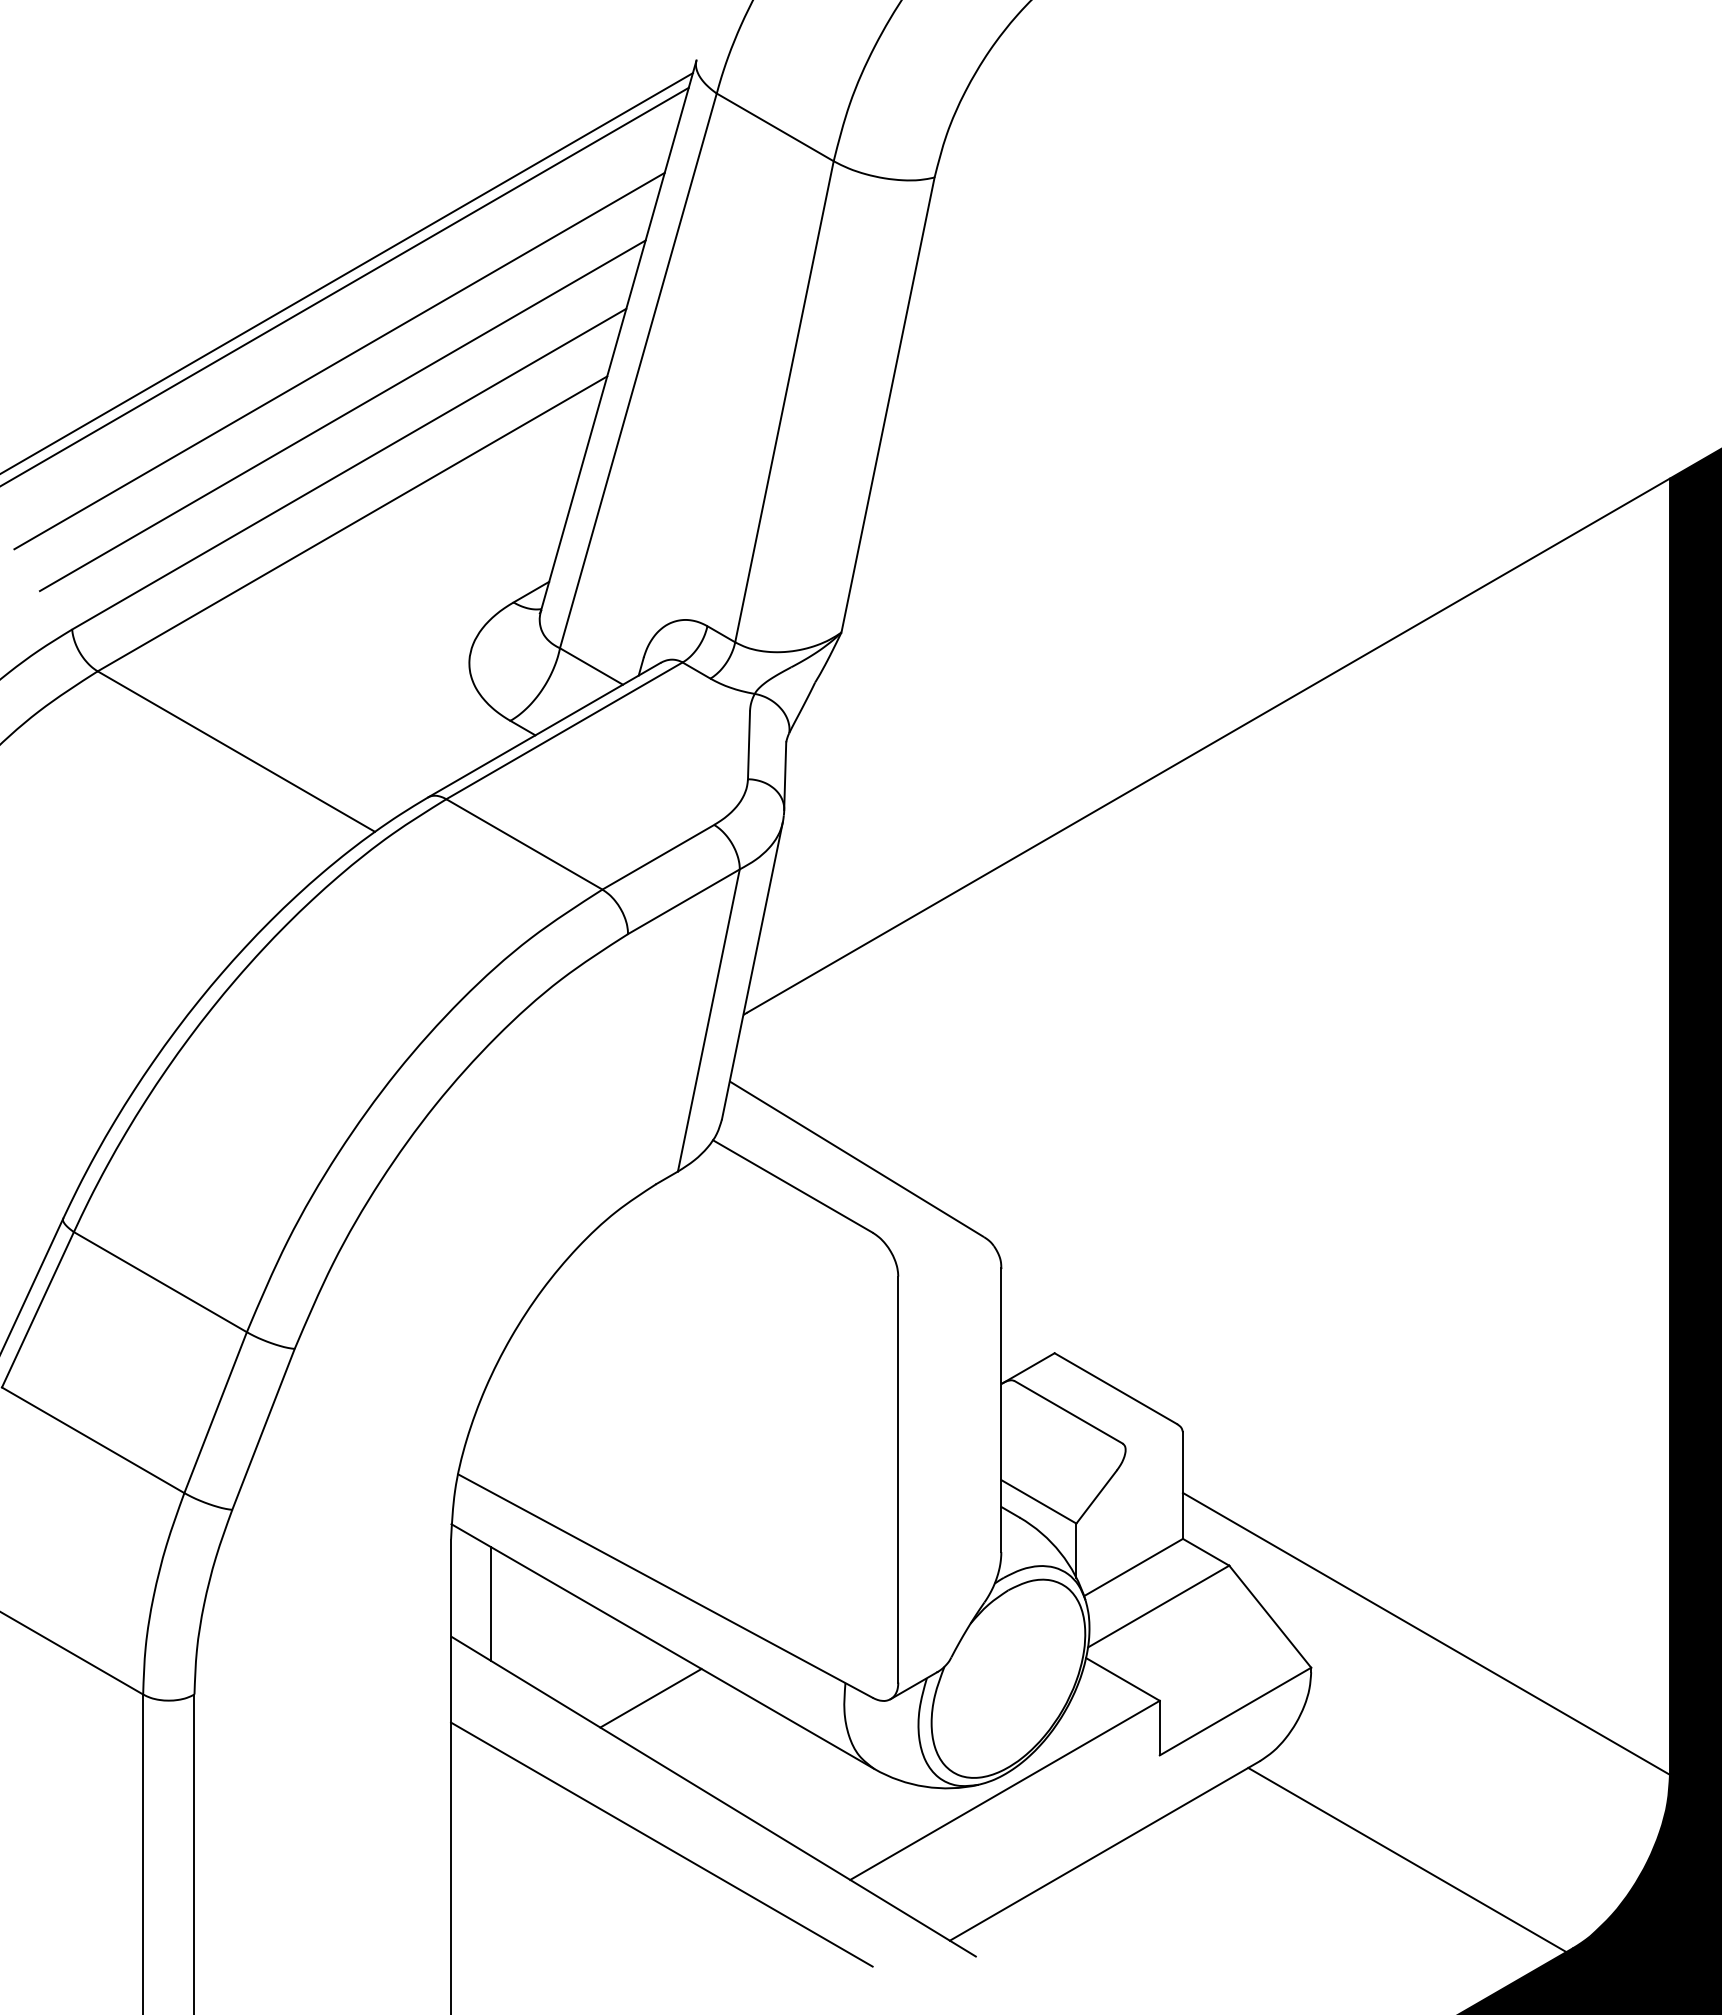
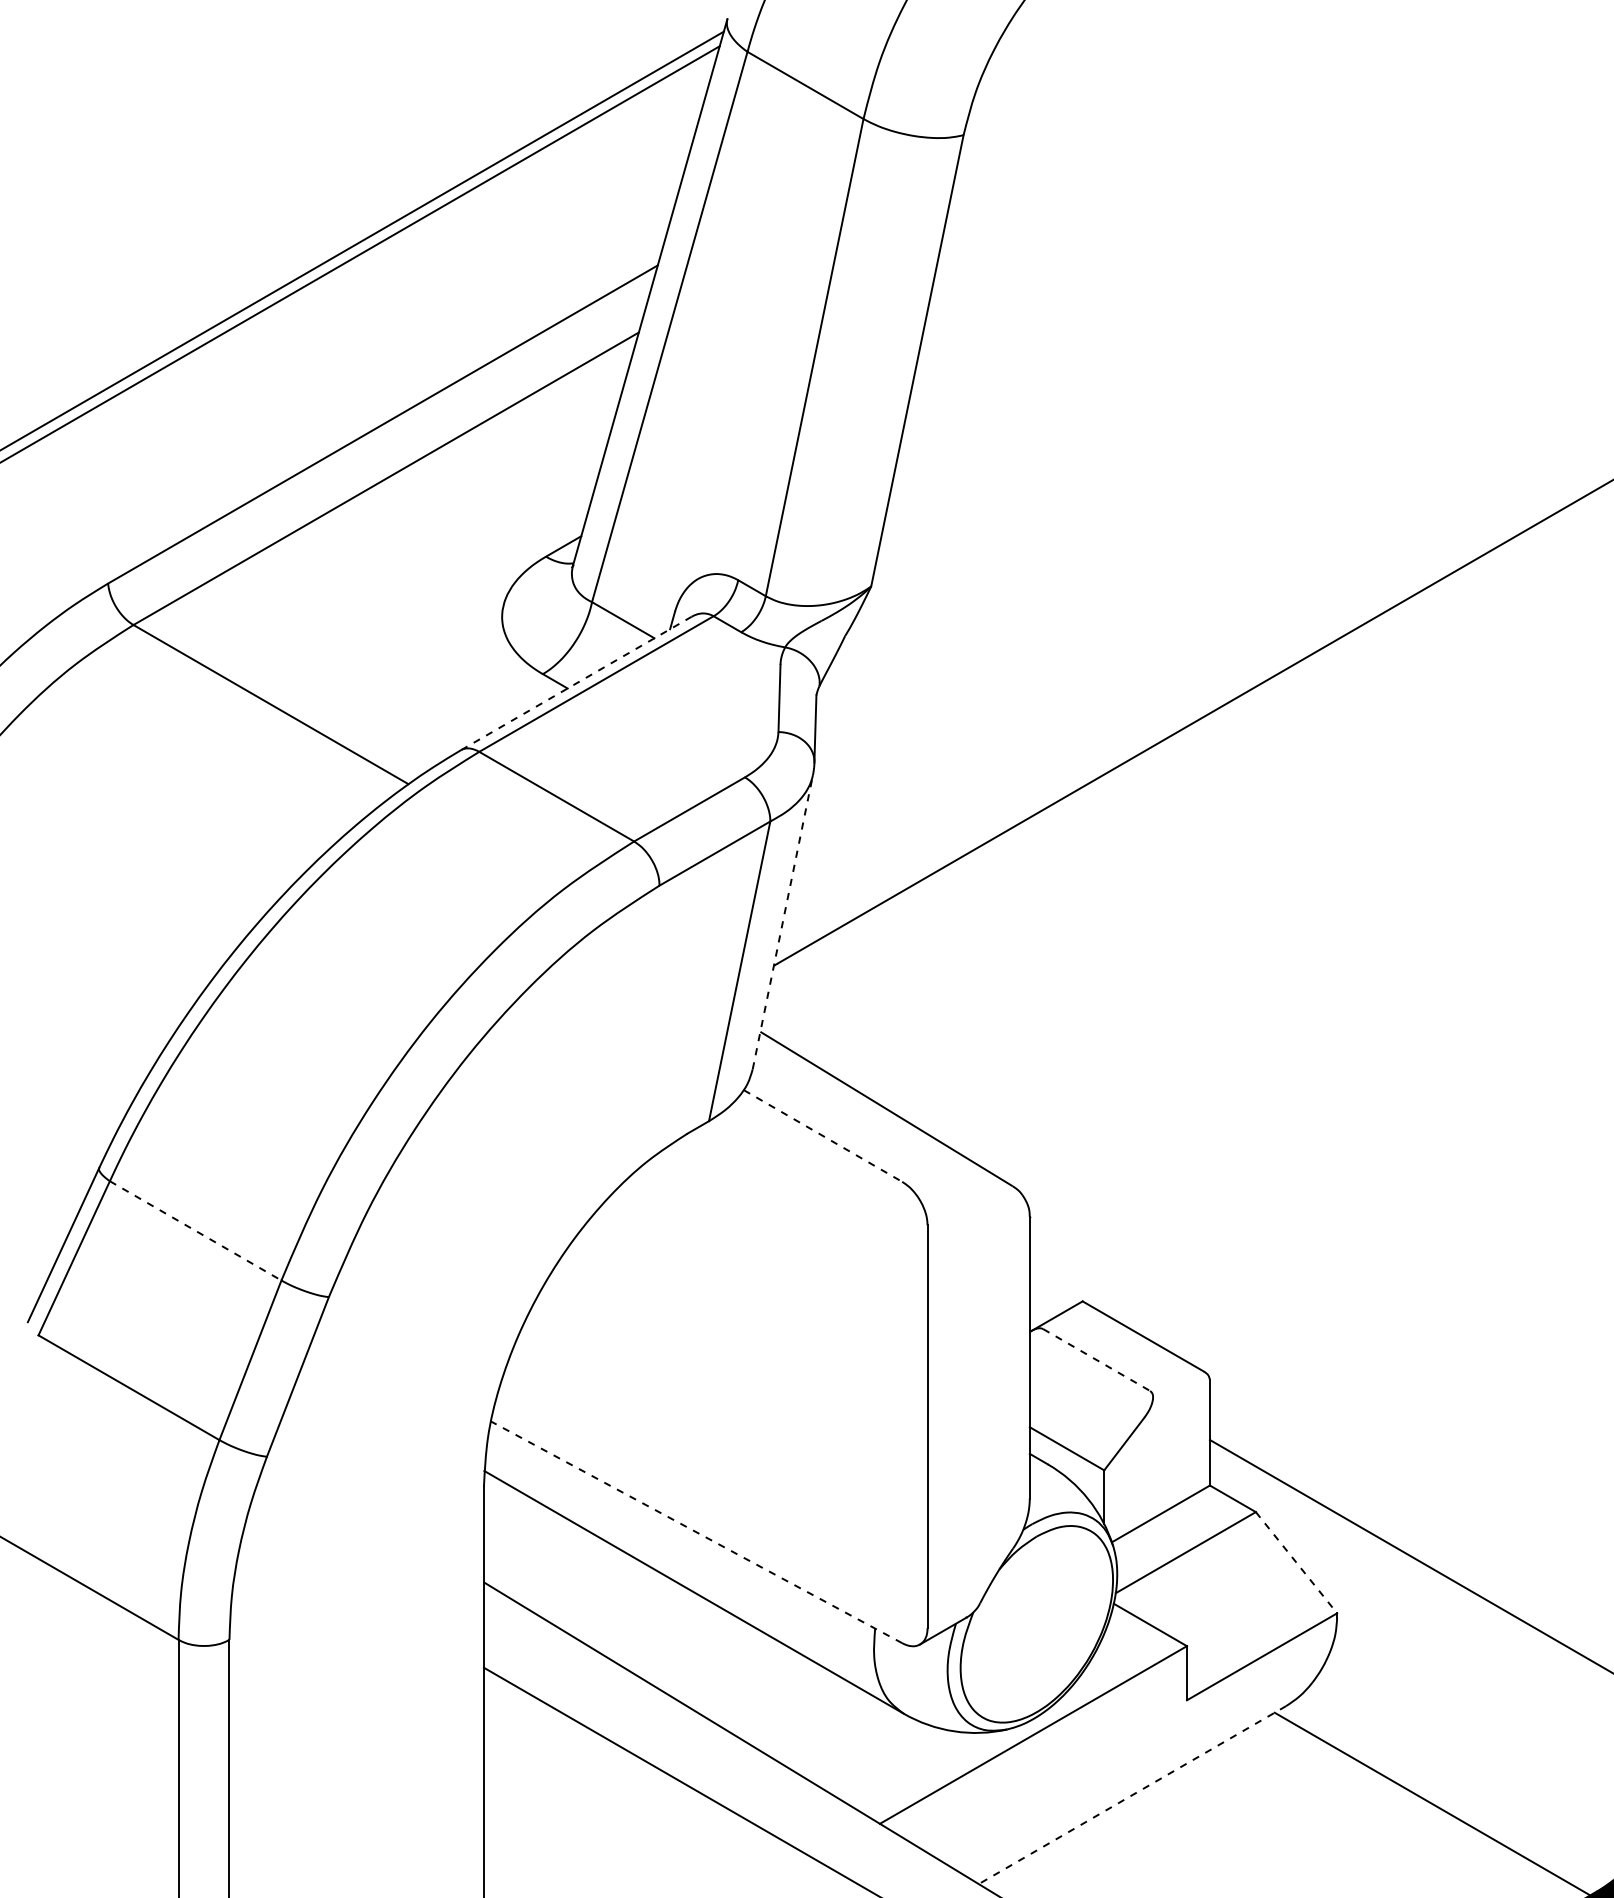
line: (339, 360) -> (373, 316), removed
line: (342, 415) -> (376, 371), removed
line: (544, 729) -> (576, 682), solid -> dashed
line: (752, 970) -> (782, 921), solid -> dashed
line: (793, 1186) -> (823, 1136), solid -> dashed
line: (160, 1282) -> (195, 1231), solid -> dashed
line: (1069, 1412) -> (1097, 1360), solid -> dashed
line: (664, 1585) -> (695, 1531), solid -> dashed
line: (491, 1604) -> (524, 1550), removed
line: (1270, 1617) -> (1296, 1563), solid -> dashed
line: (650, 1697) -> (681, 1642), removed
line: (1104, 1851) -> (1132, 1795), solid -> dashed

